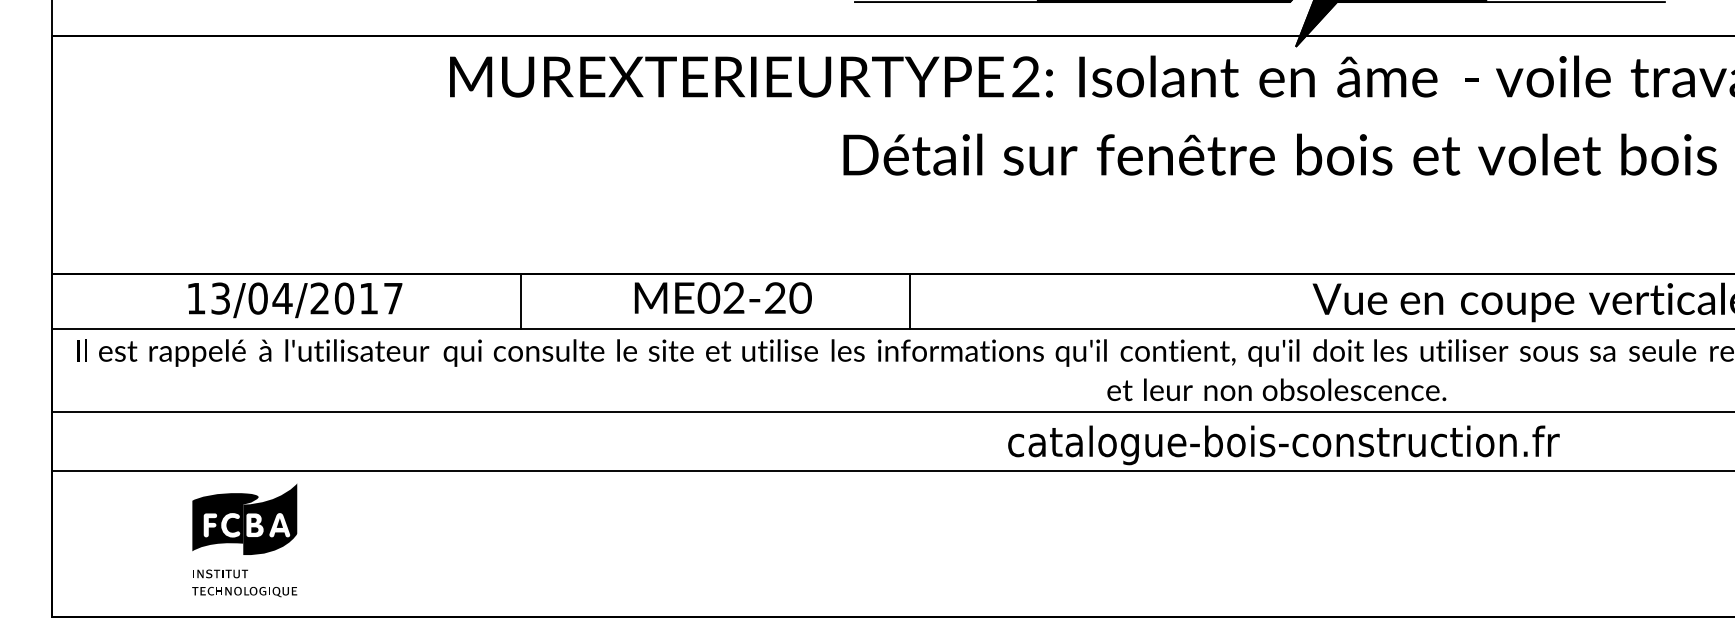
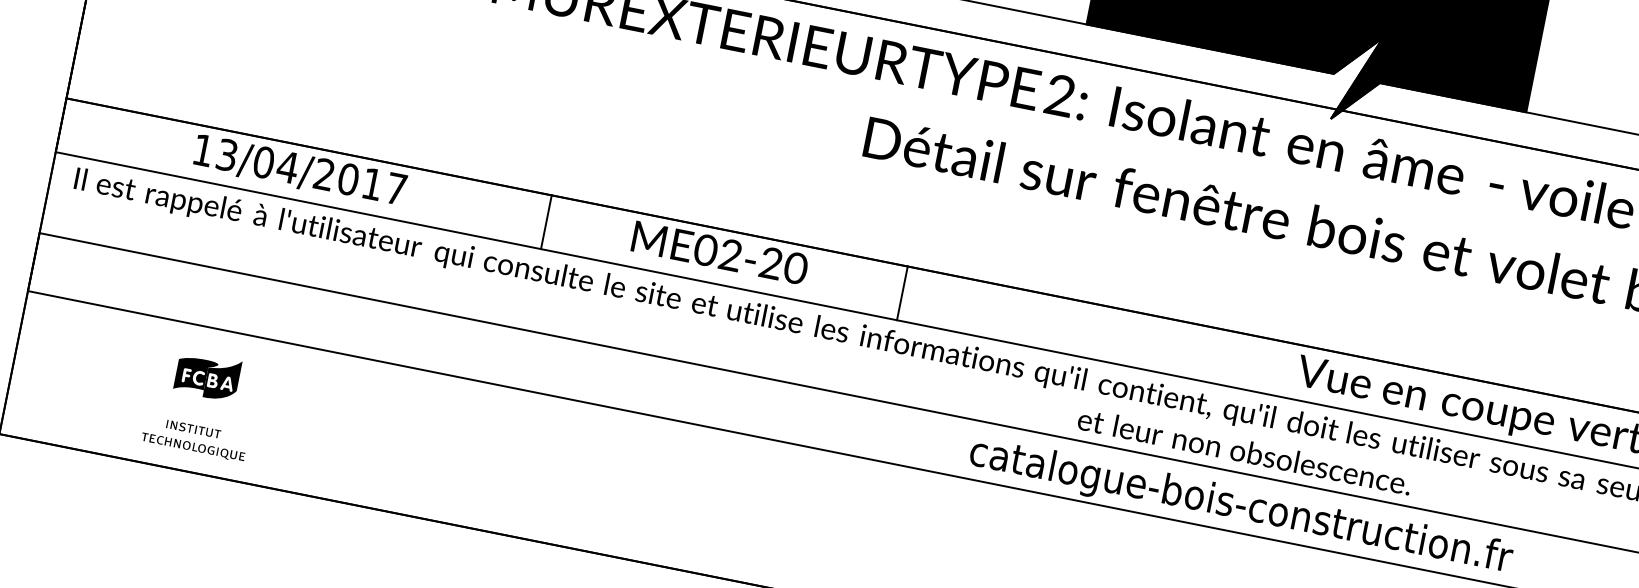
line: (520, 301) -> (546, 221), moved
part: (244, 518) -> (207, 375), size x0.6
part: (220, 573) -> (193, 428), moved

